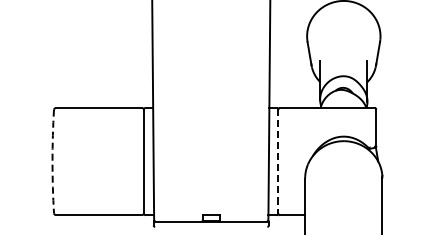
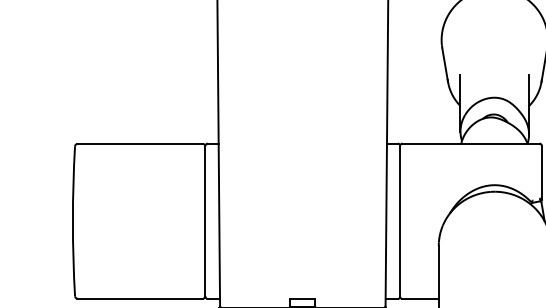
arc: (52, 161) -> (72, 221), dashed -> solid
line: (278, 162) -> (400, 222), dashed -> solid

